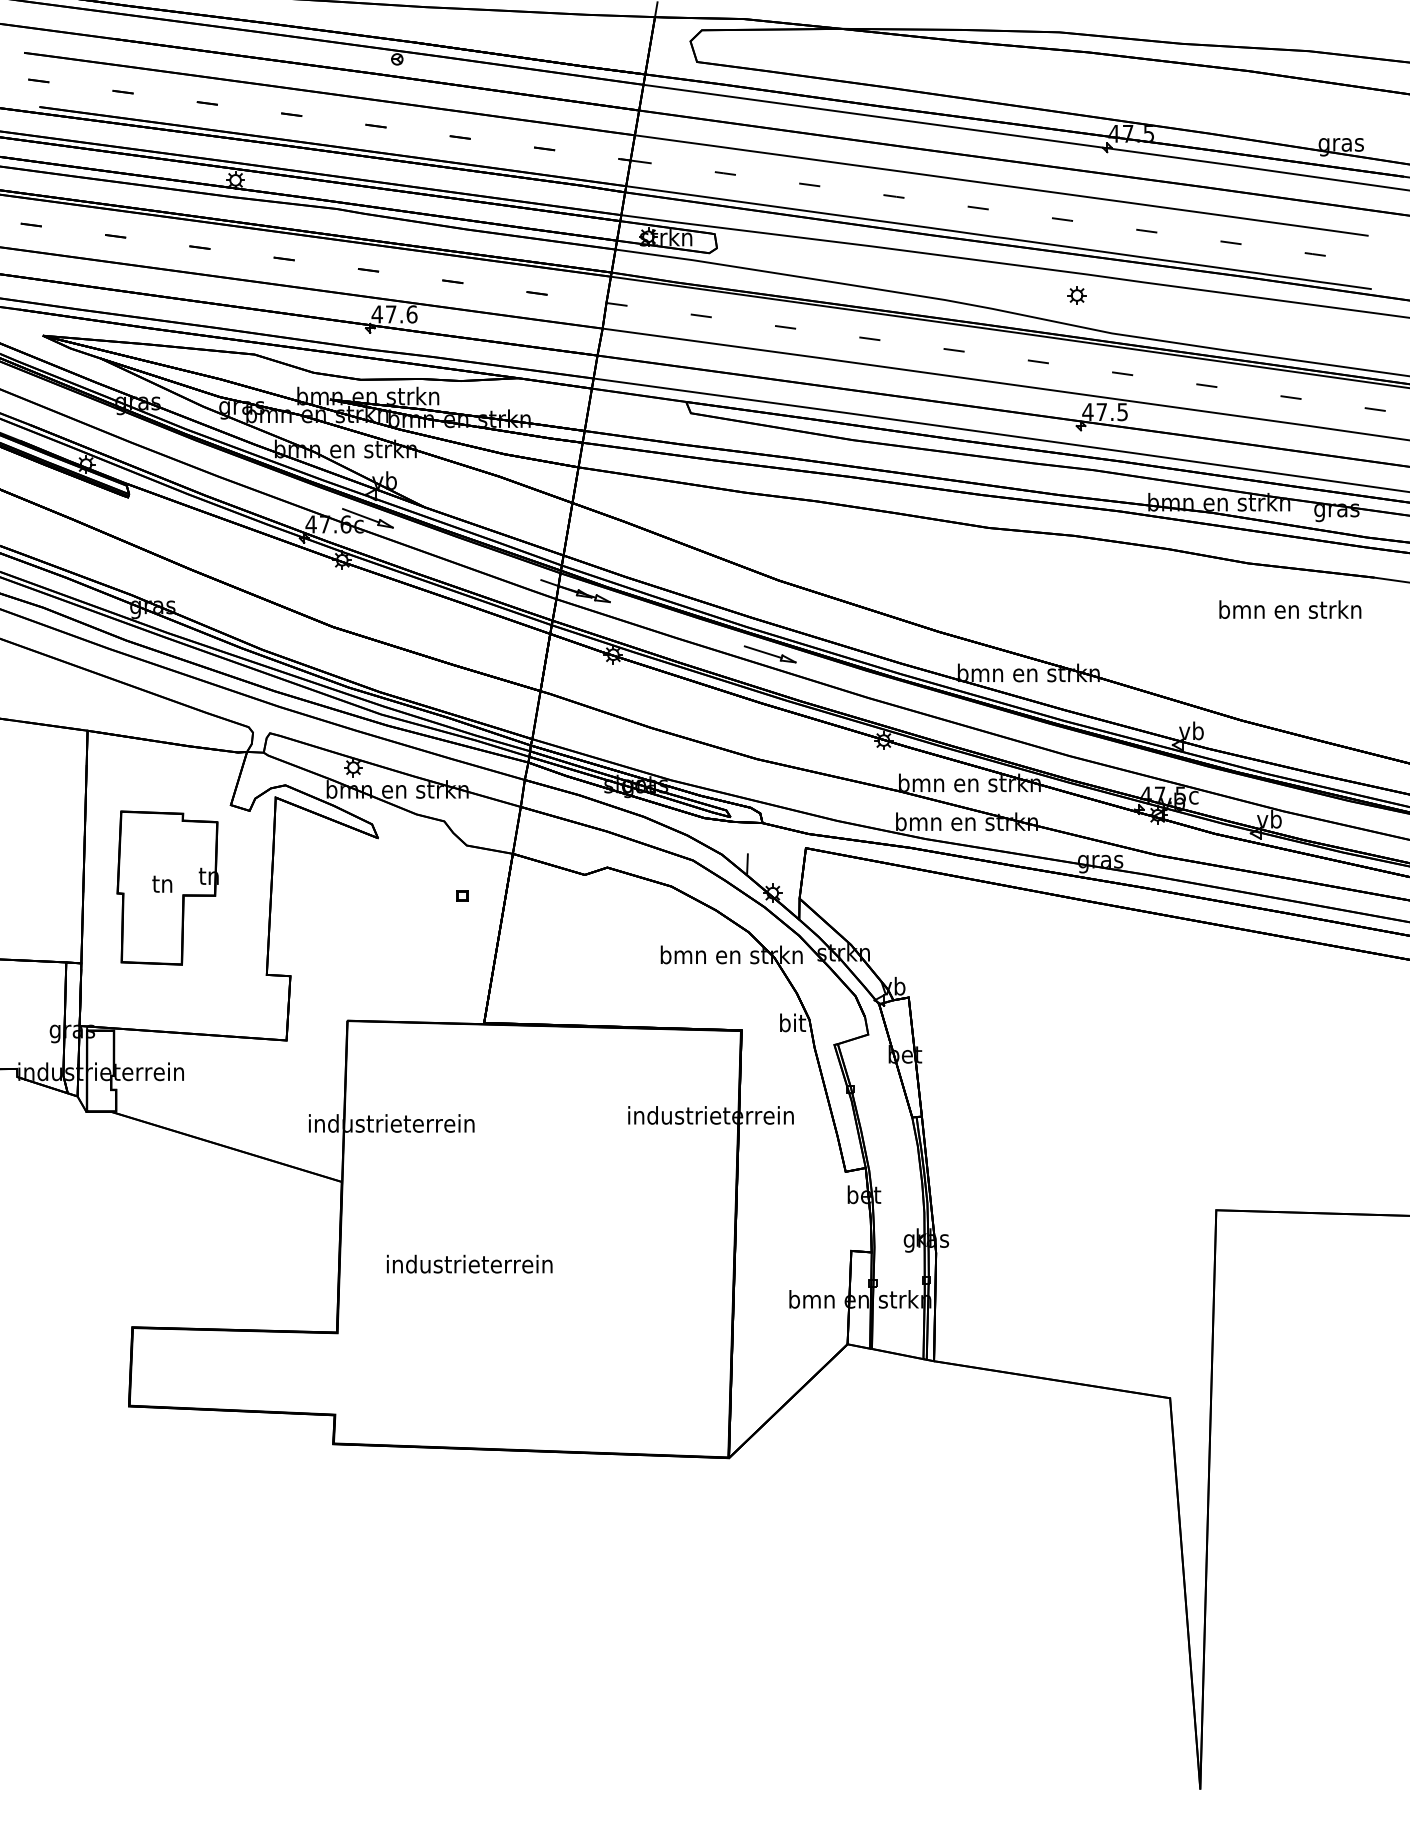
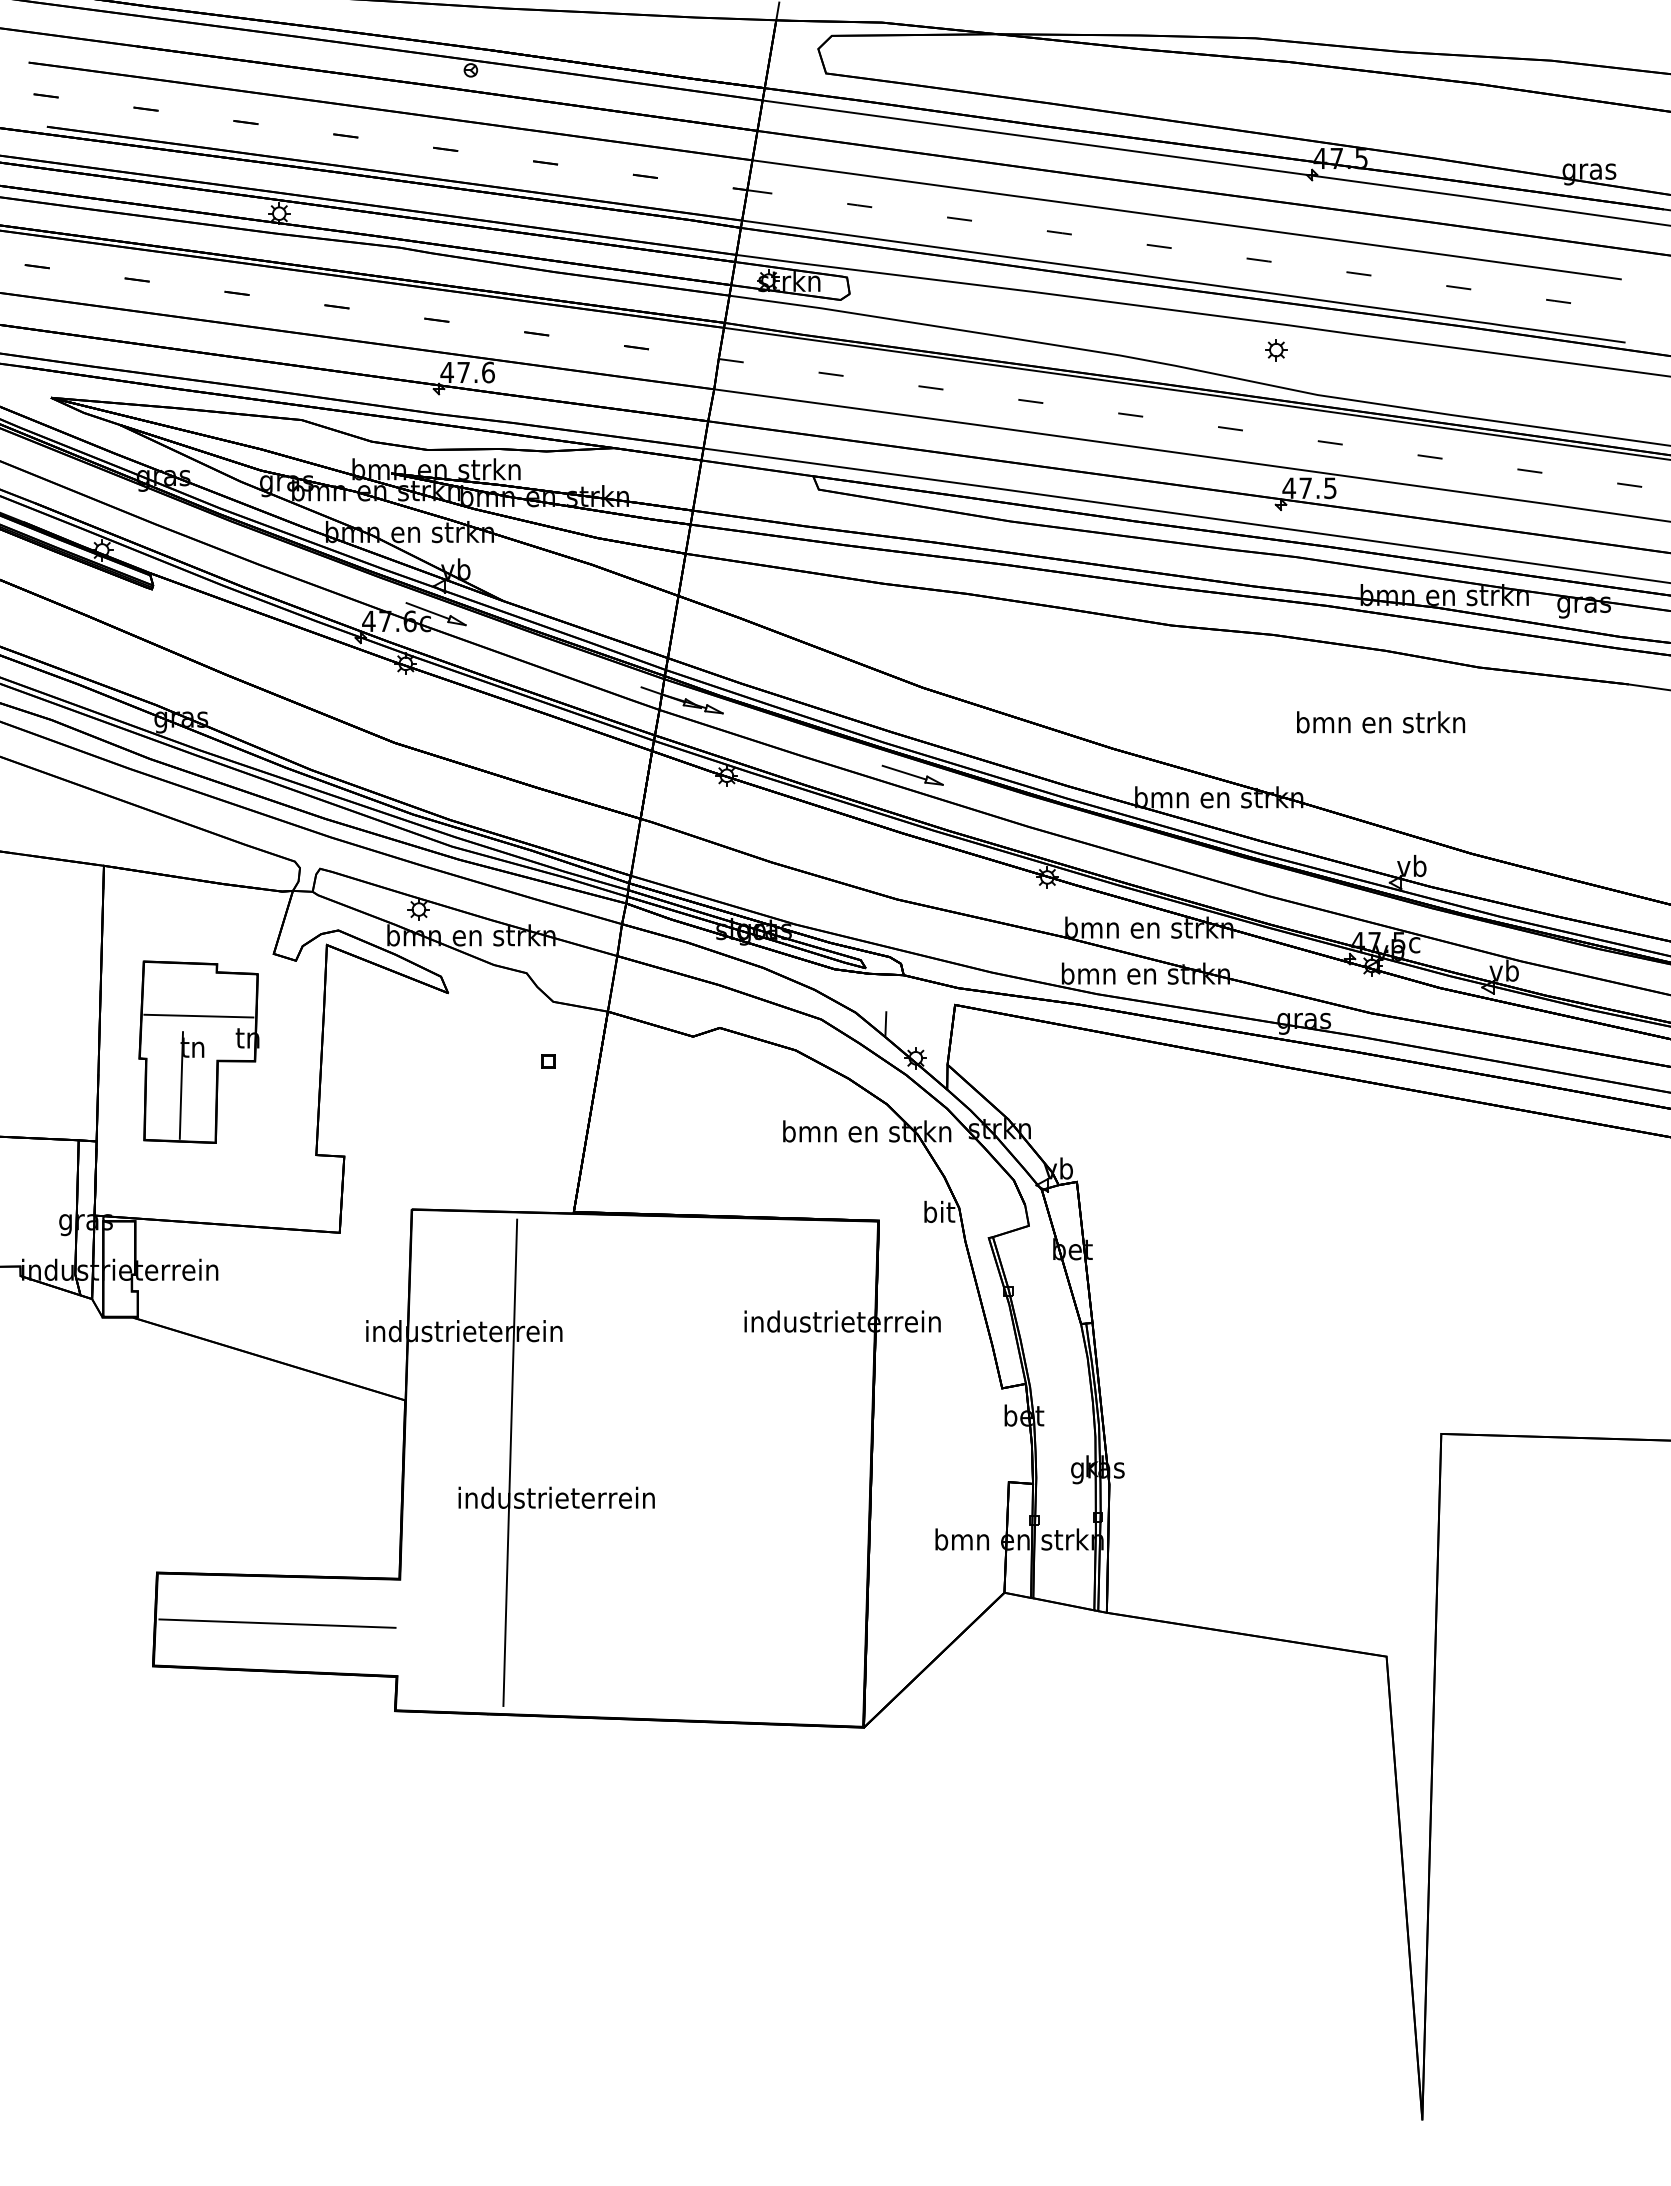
text: (1290, 609) -> (1381, 722), moved
line: (167, 857) -> (198, 1015), added
line: (153, 916) -> (181, 1085), added
line: (430, 1234) -> (510, 1462), added
line: (234, 1370) -> (277, 1623), added

